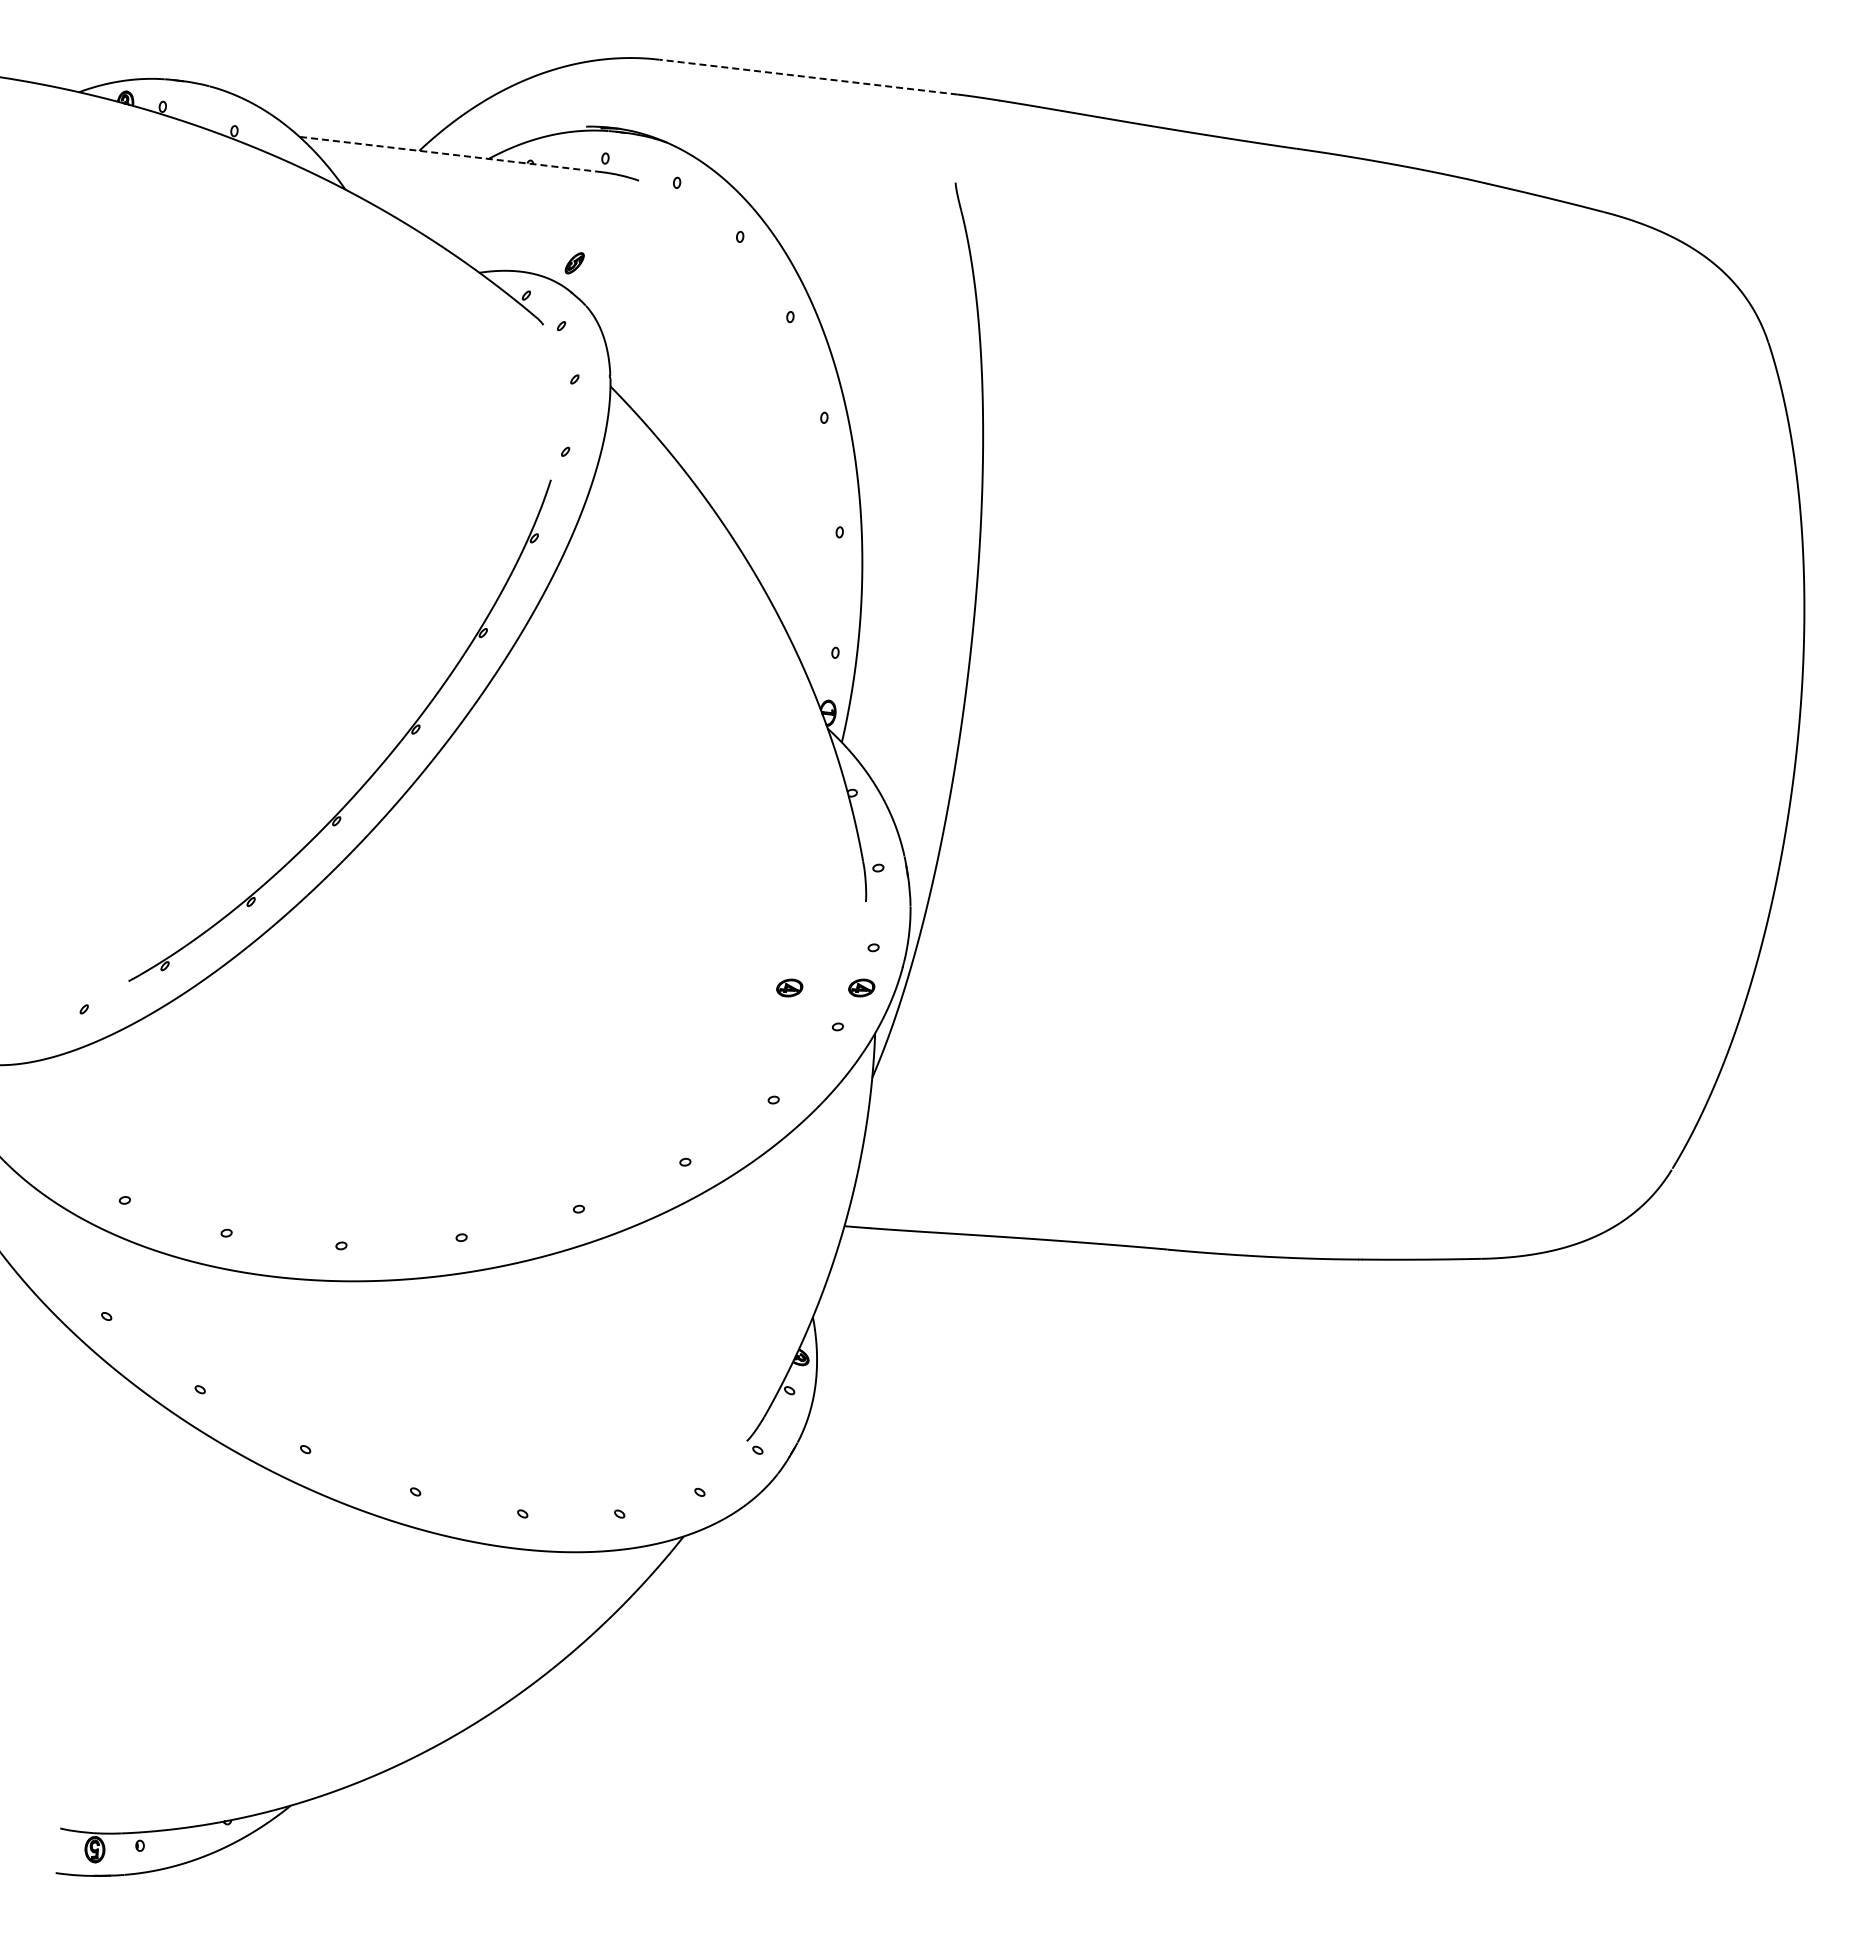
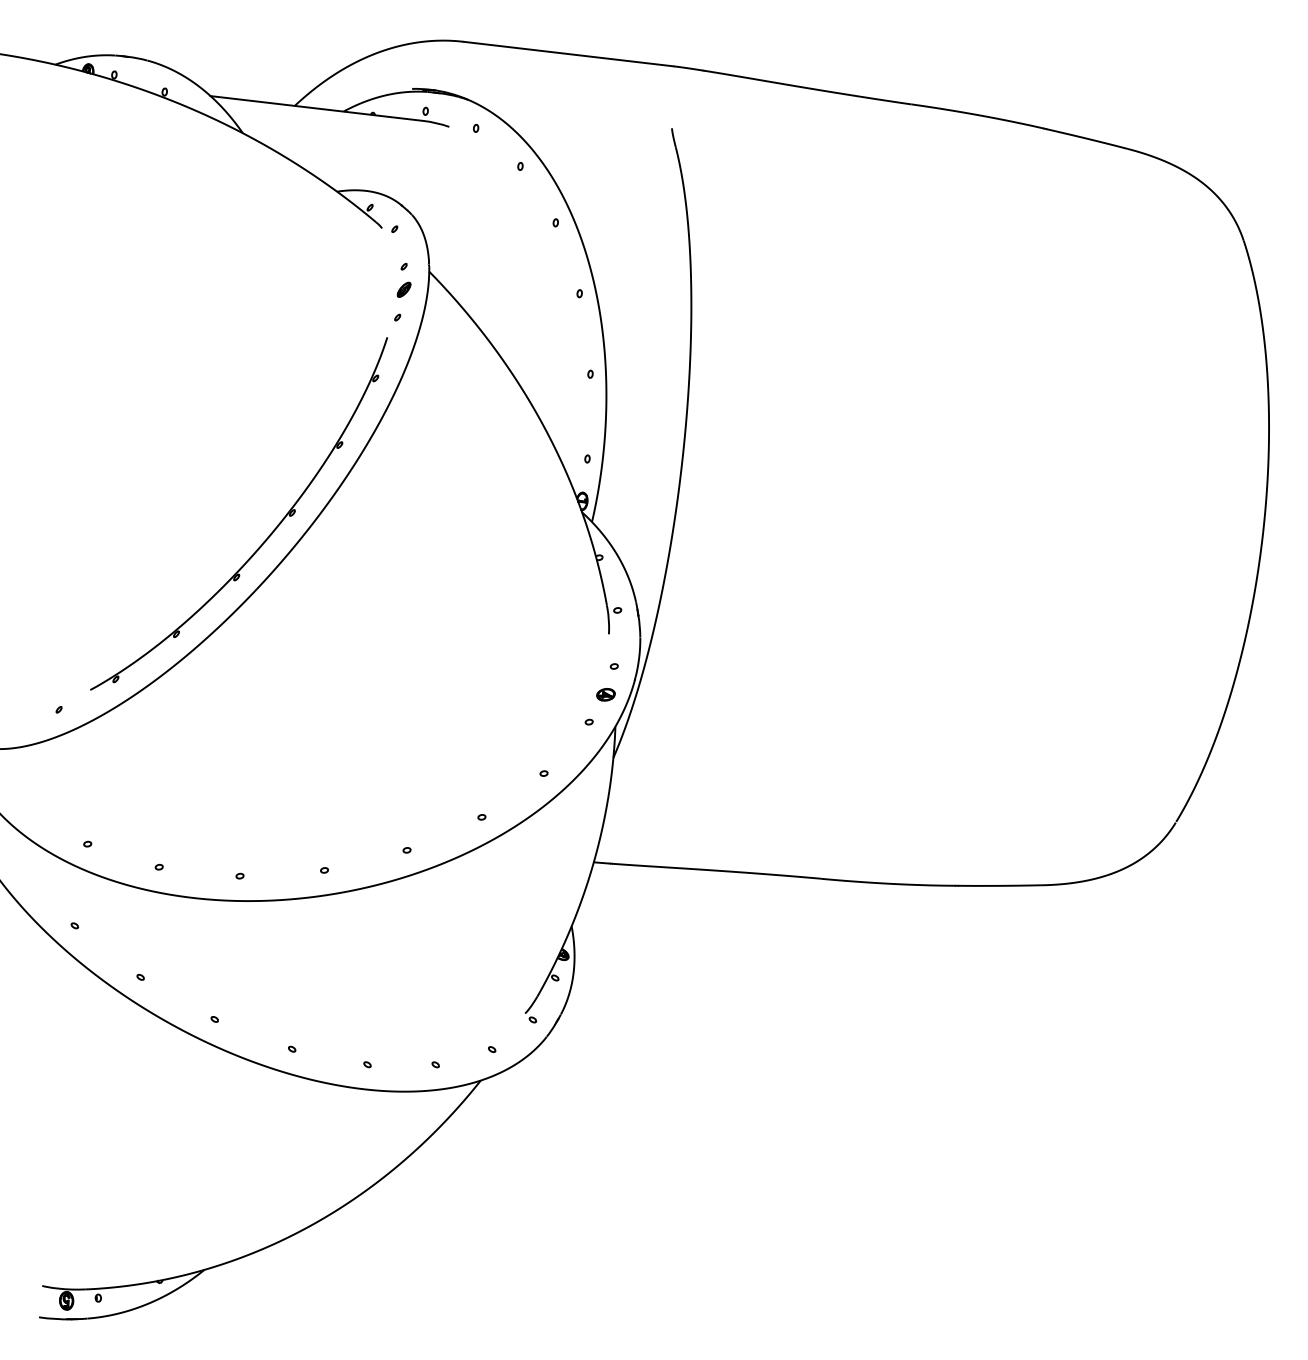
line: (808, 77) -> (568, 54), dashed -> solid
line: (450, 154) -> (316, 108), dashed -> solid
part: (574, 263) -> (403, 289), moved
part: (789, 987) -> (555, 694), removed

